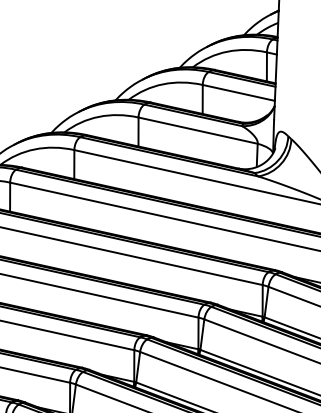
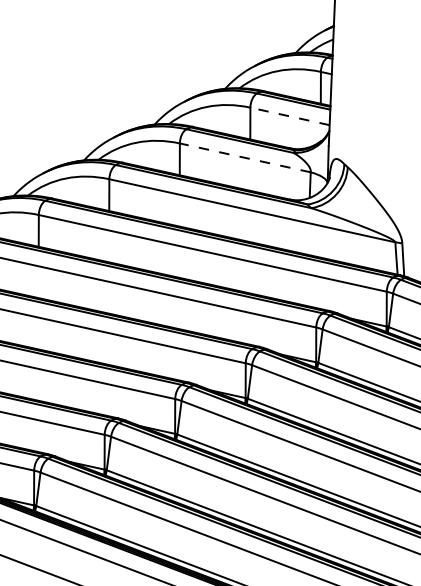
line: (239, 92) -> (290, 116), solid -> dashed
line: (197, 130) -> (244, 157), solid -> dashed

